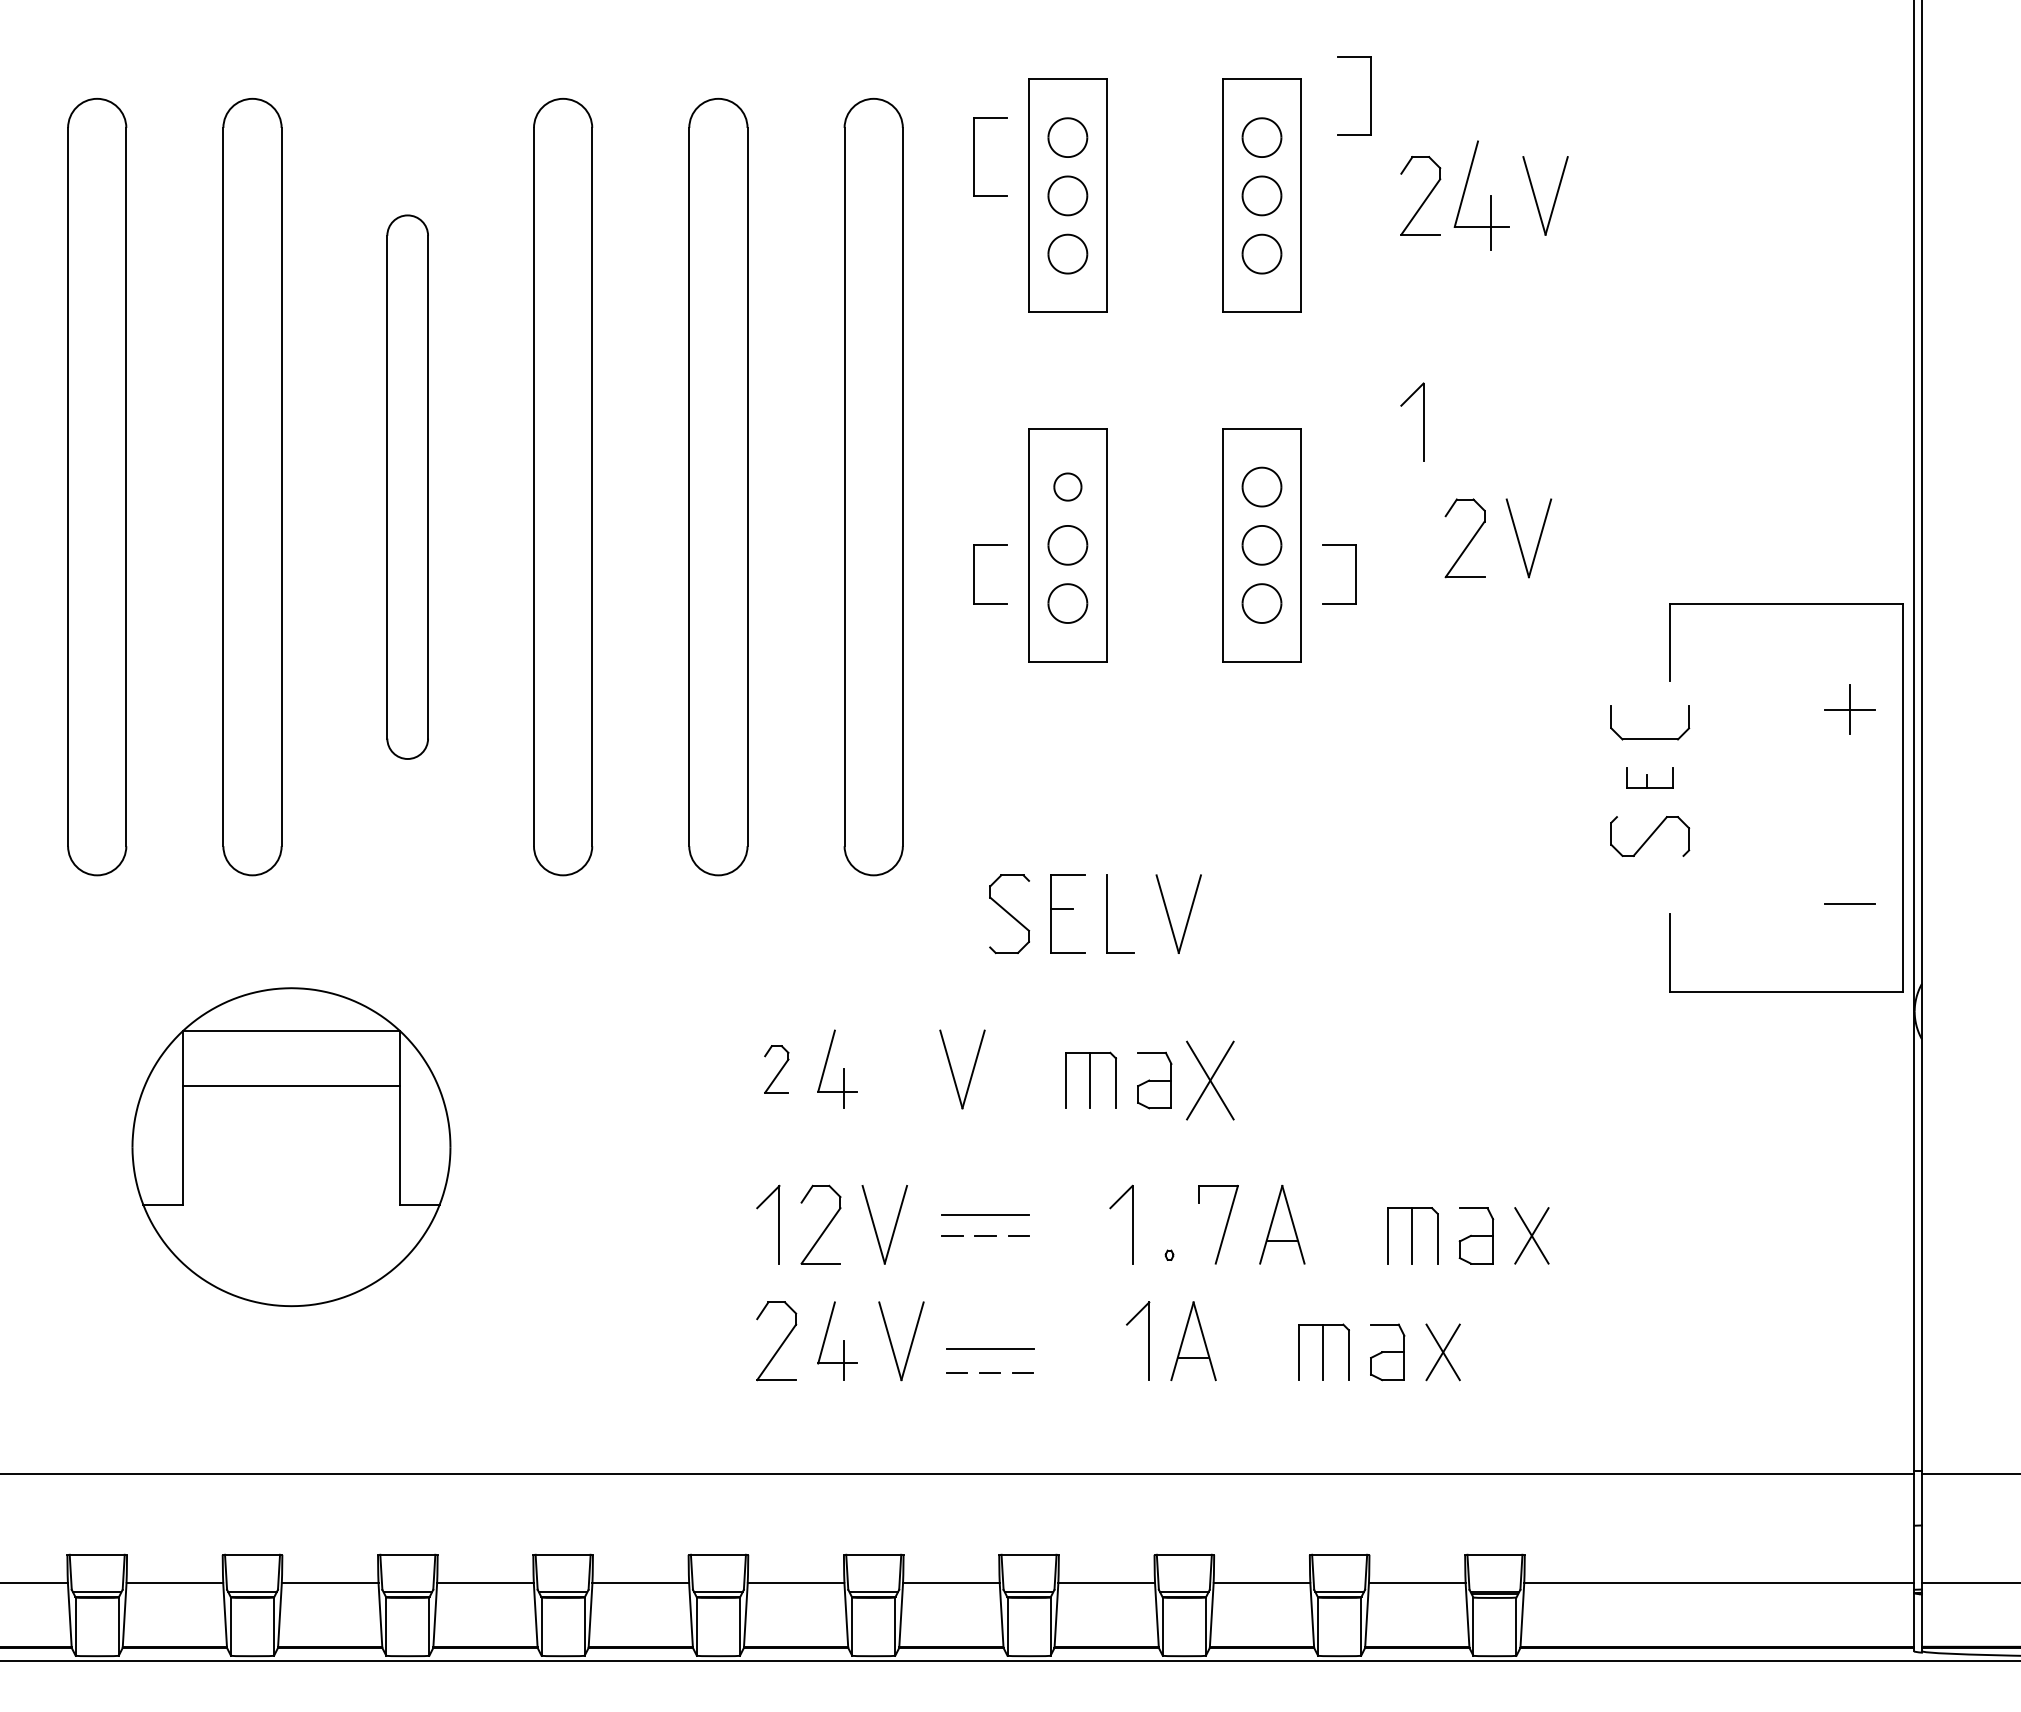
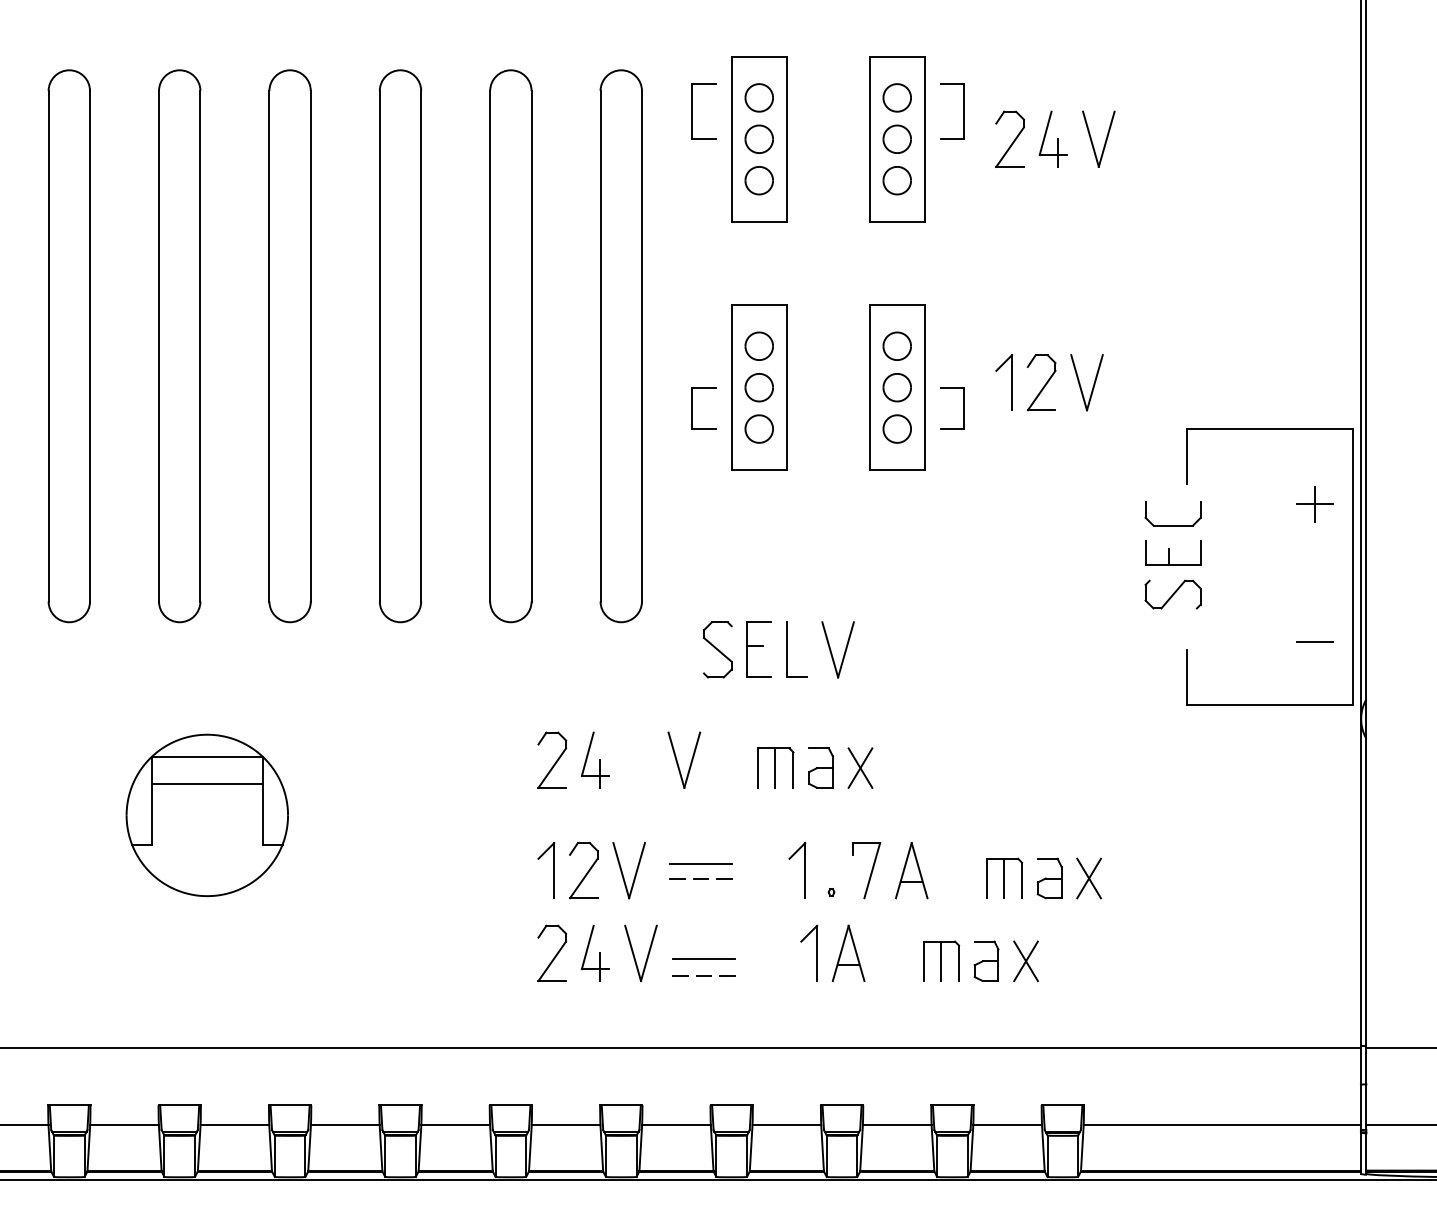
part: (1370, 95) -> (963, 111), moved
part: (1481, 195) -> (1053, 139), size x0.71
part: (1423, 421) -> (1012, 382), moved
part: (1067, 486) -> (759, 345), size x1.43
part: (407, 487) -> (289, 346), size x1.43
part: (1649, 778) -> (1172, 553), size x1.67
part: (776, 1069) -> (552, 760), size x1.67
part: (1209, 1080) -> (859, 768), size x0.71
part: (290, 1146) -> (206, 814), size x0.71

